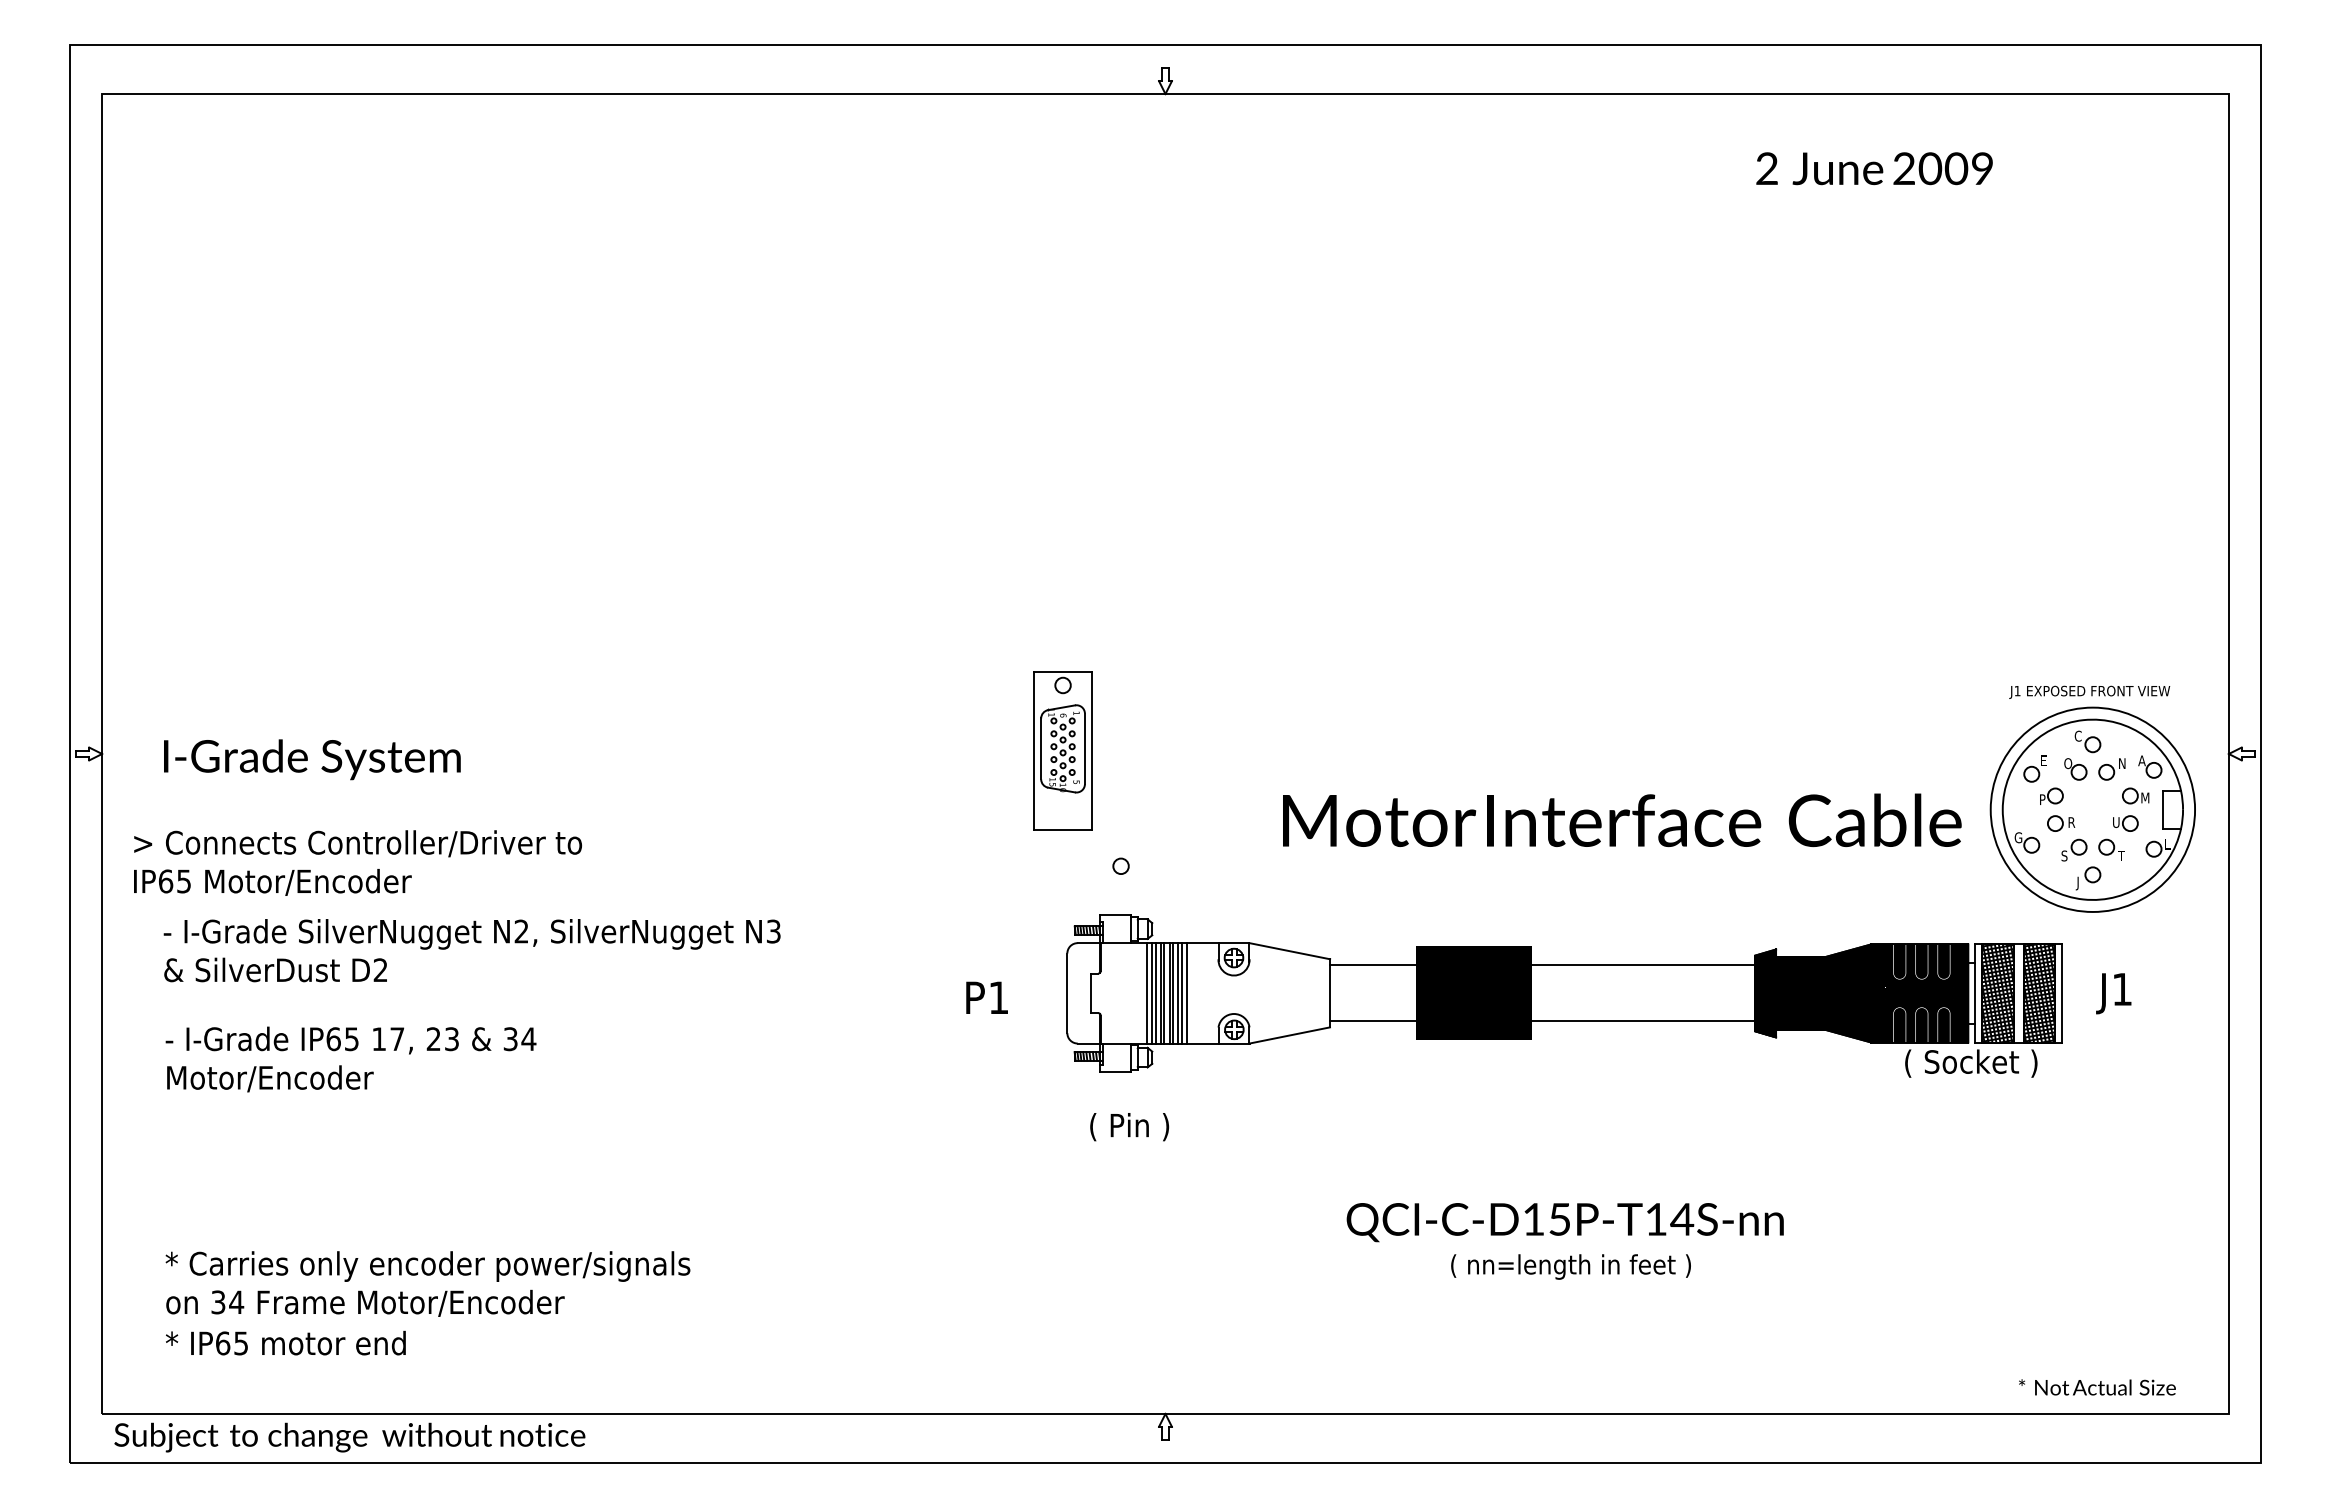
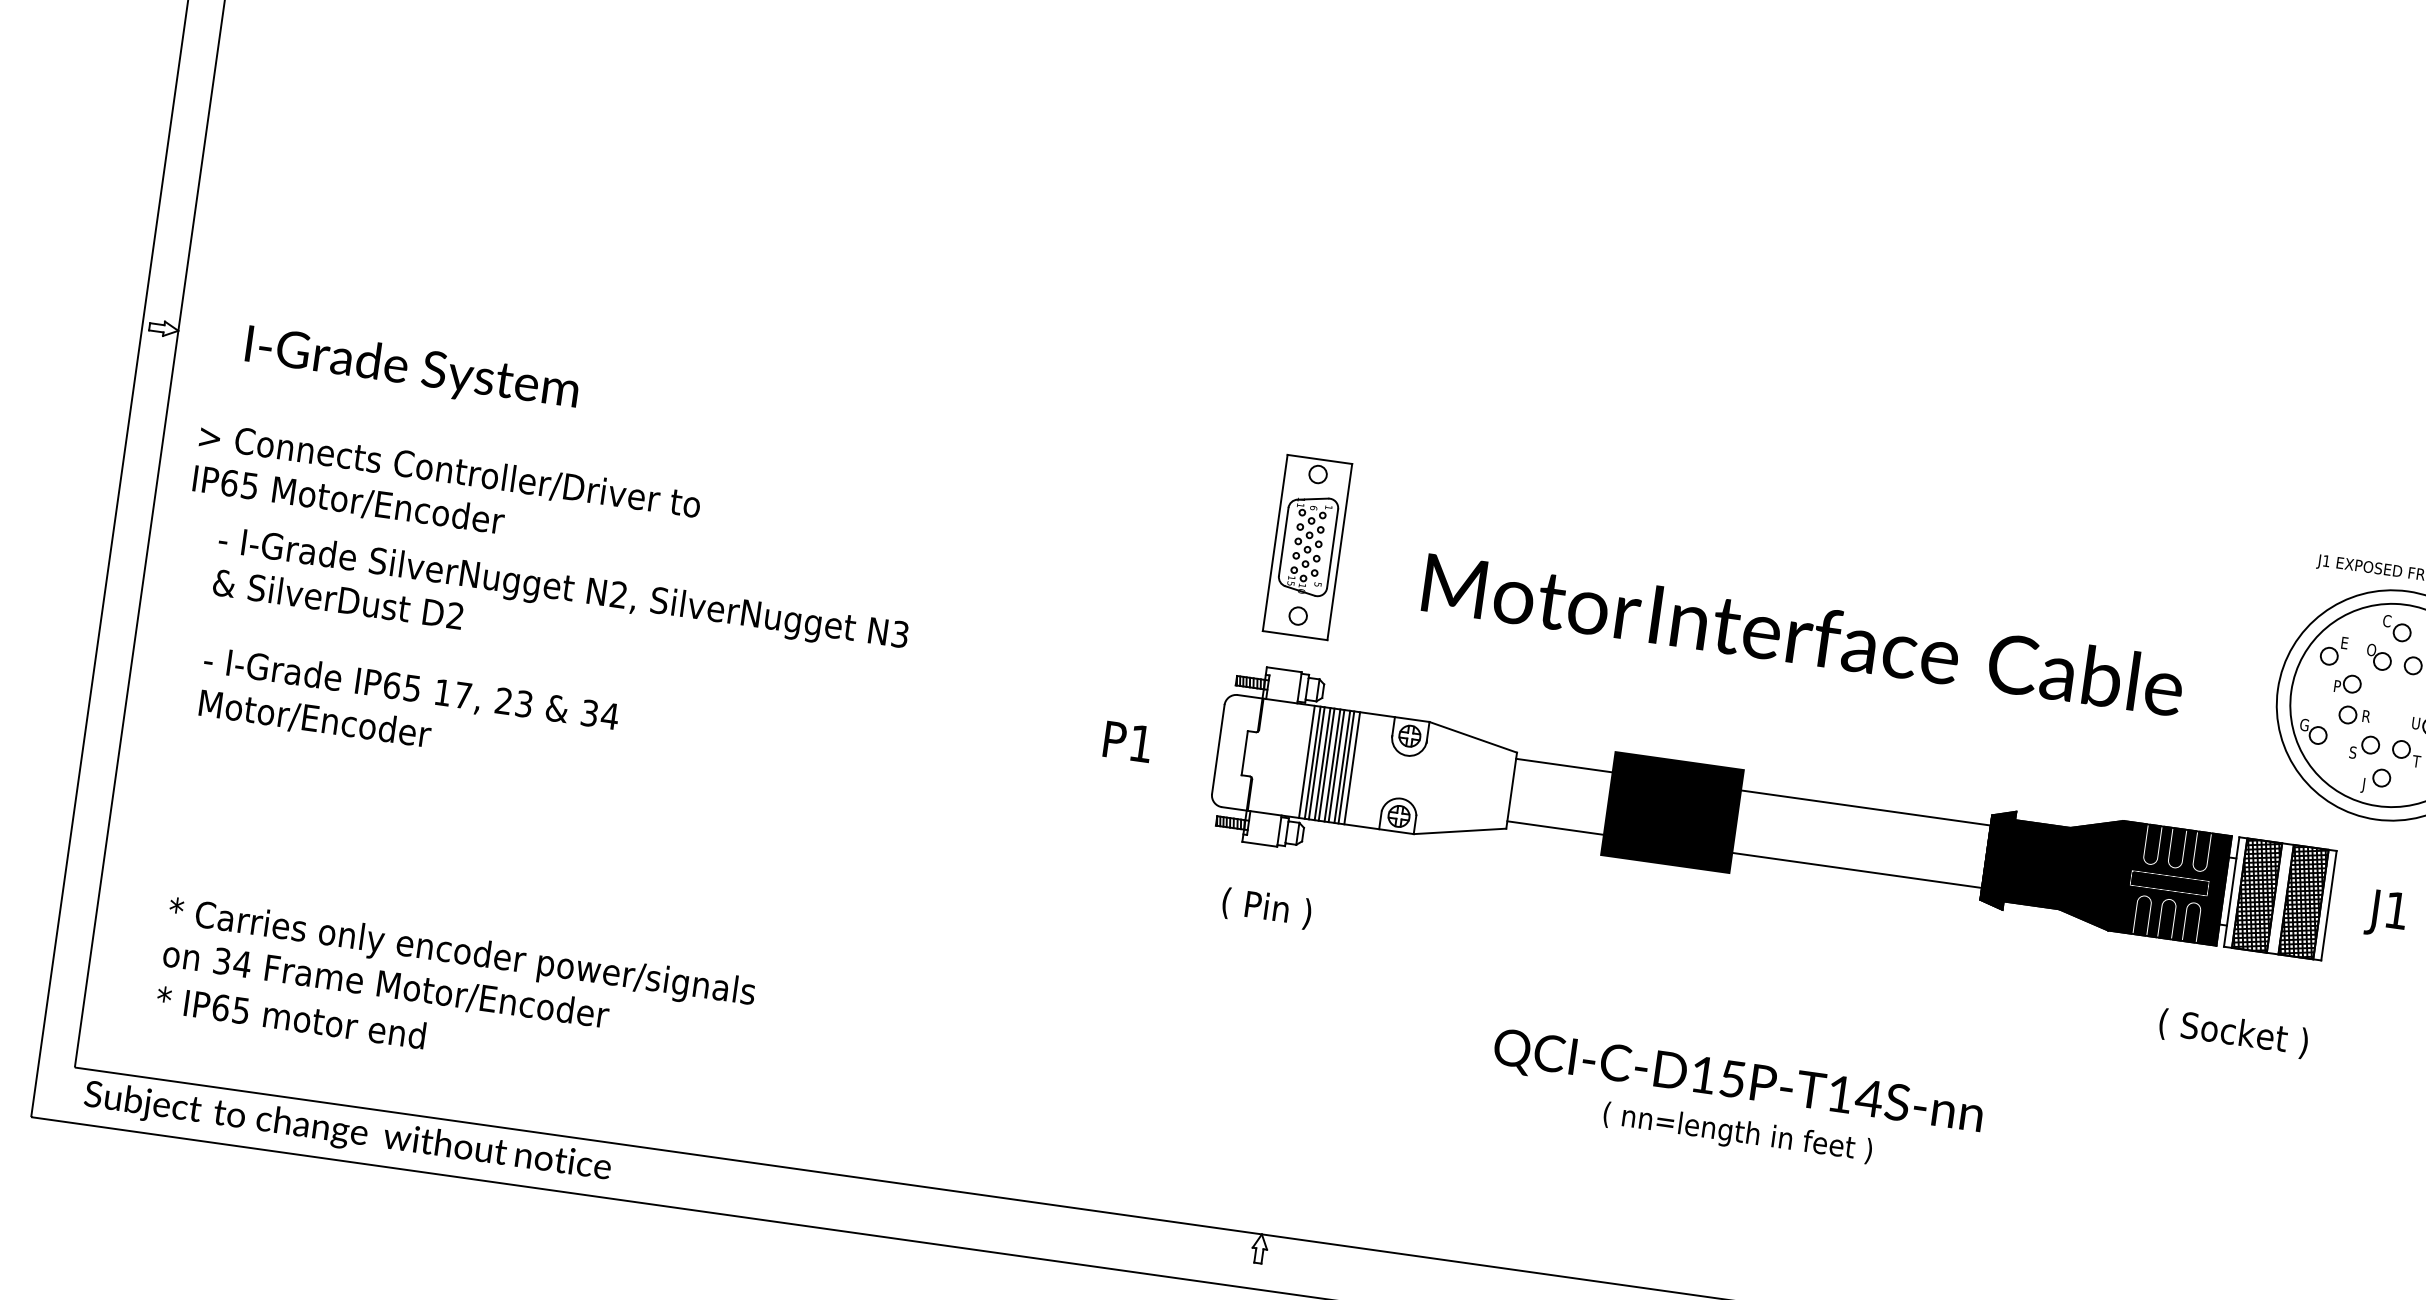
part: (1062, 750) -> (1307, 547), moved
text: (1622, 820) -> (1803, 634), moved
text: (1971, 1063) -> (2233, 1033), moved

